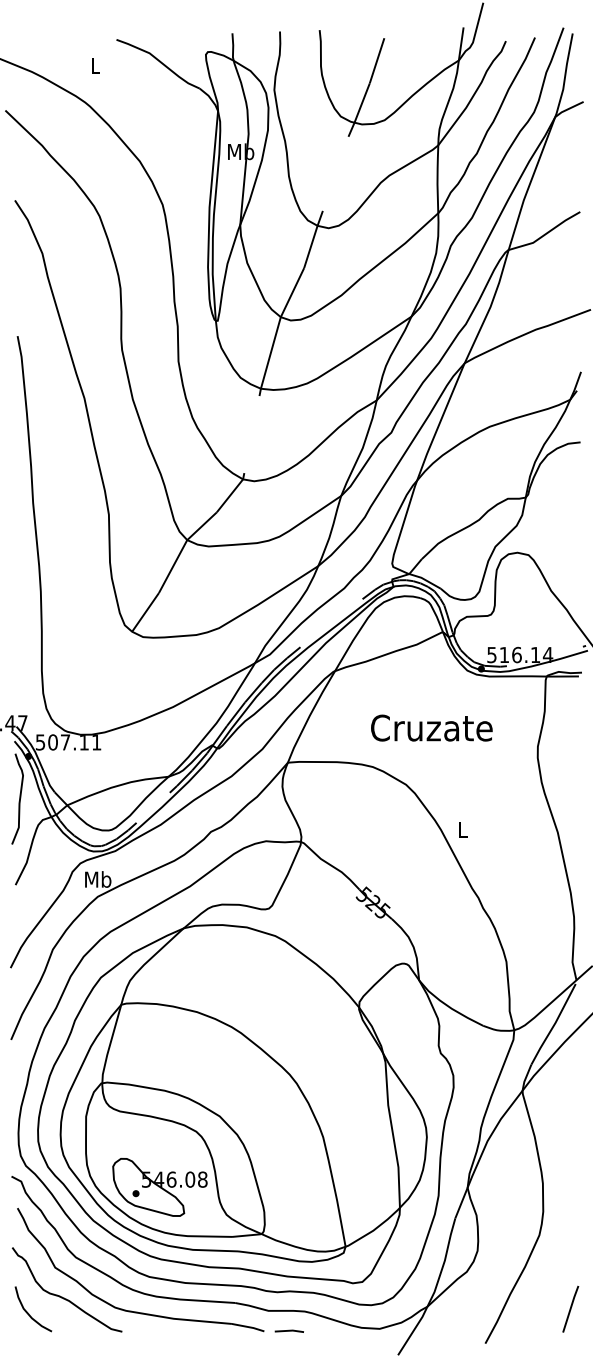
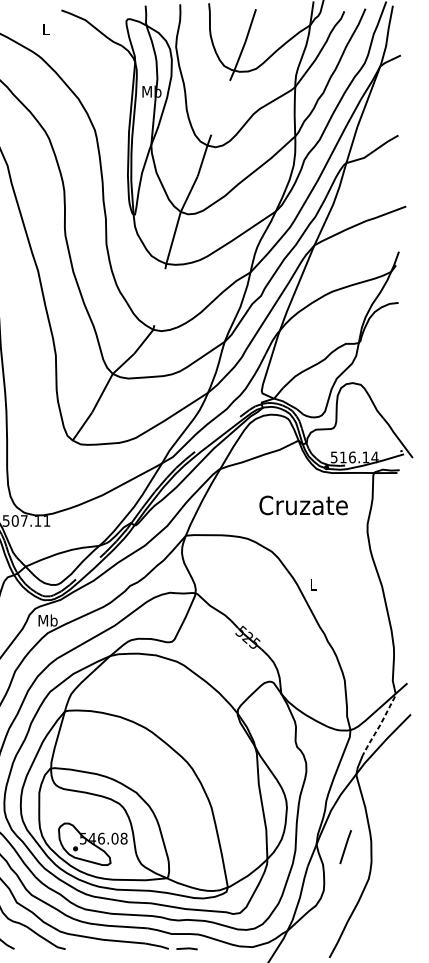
text: (431, 727) -> (303, 505), moved
line: (554, 1025) -> (379, 726), solid -> dashed
line: (570, 1308) -> (345, 846), moved

